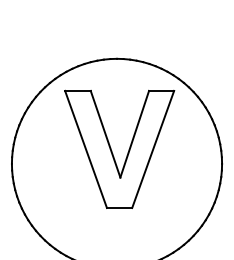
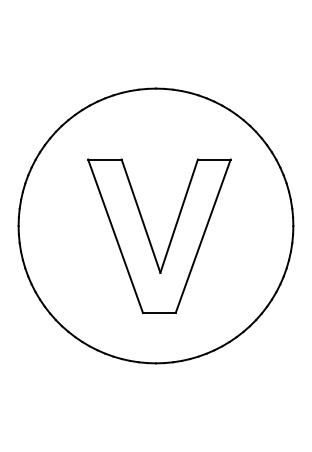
part: (112, 150) -> (149, 237), moved

